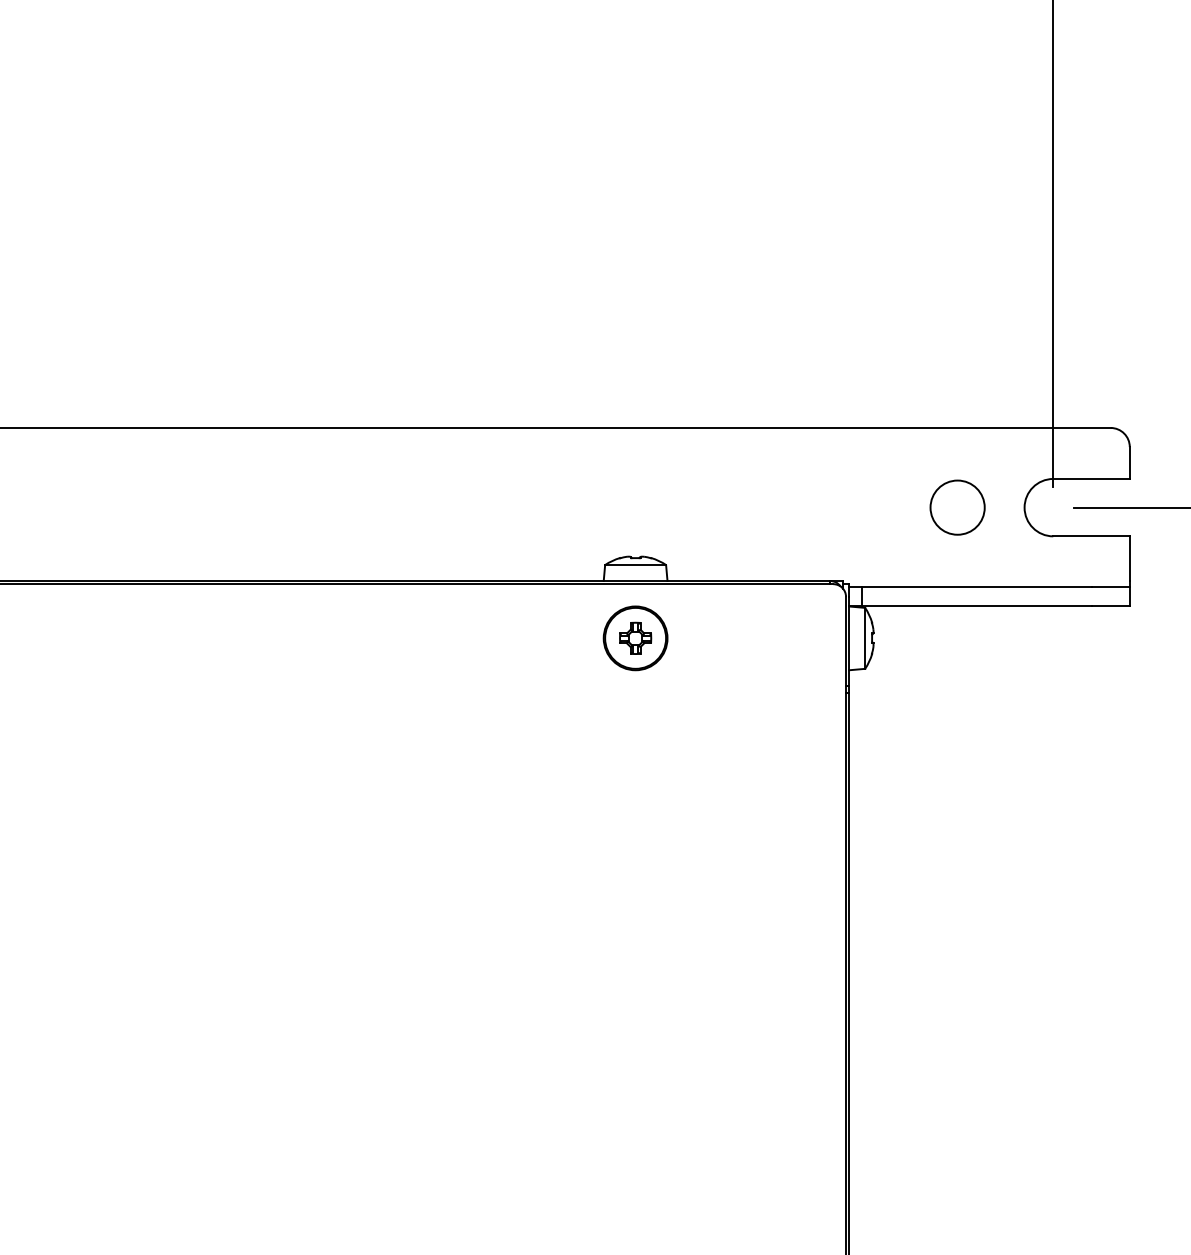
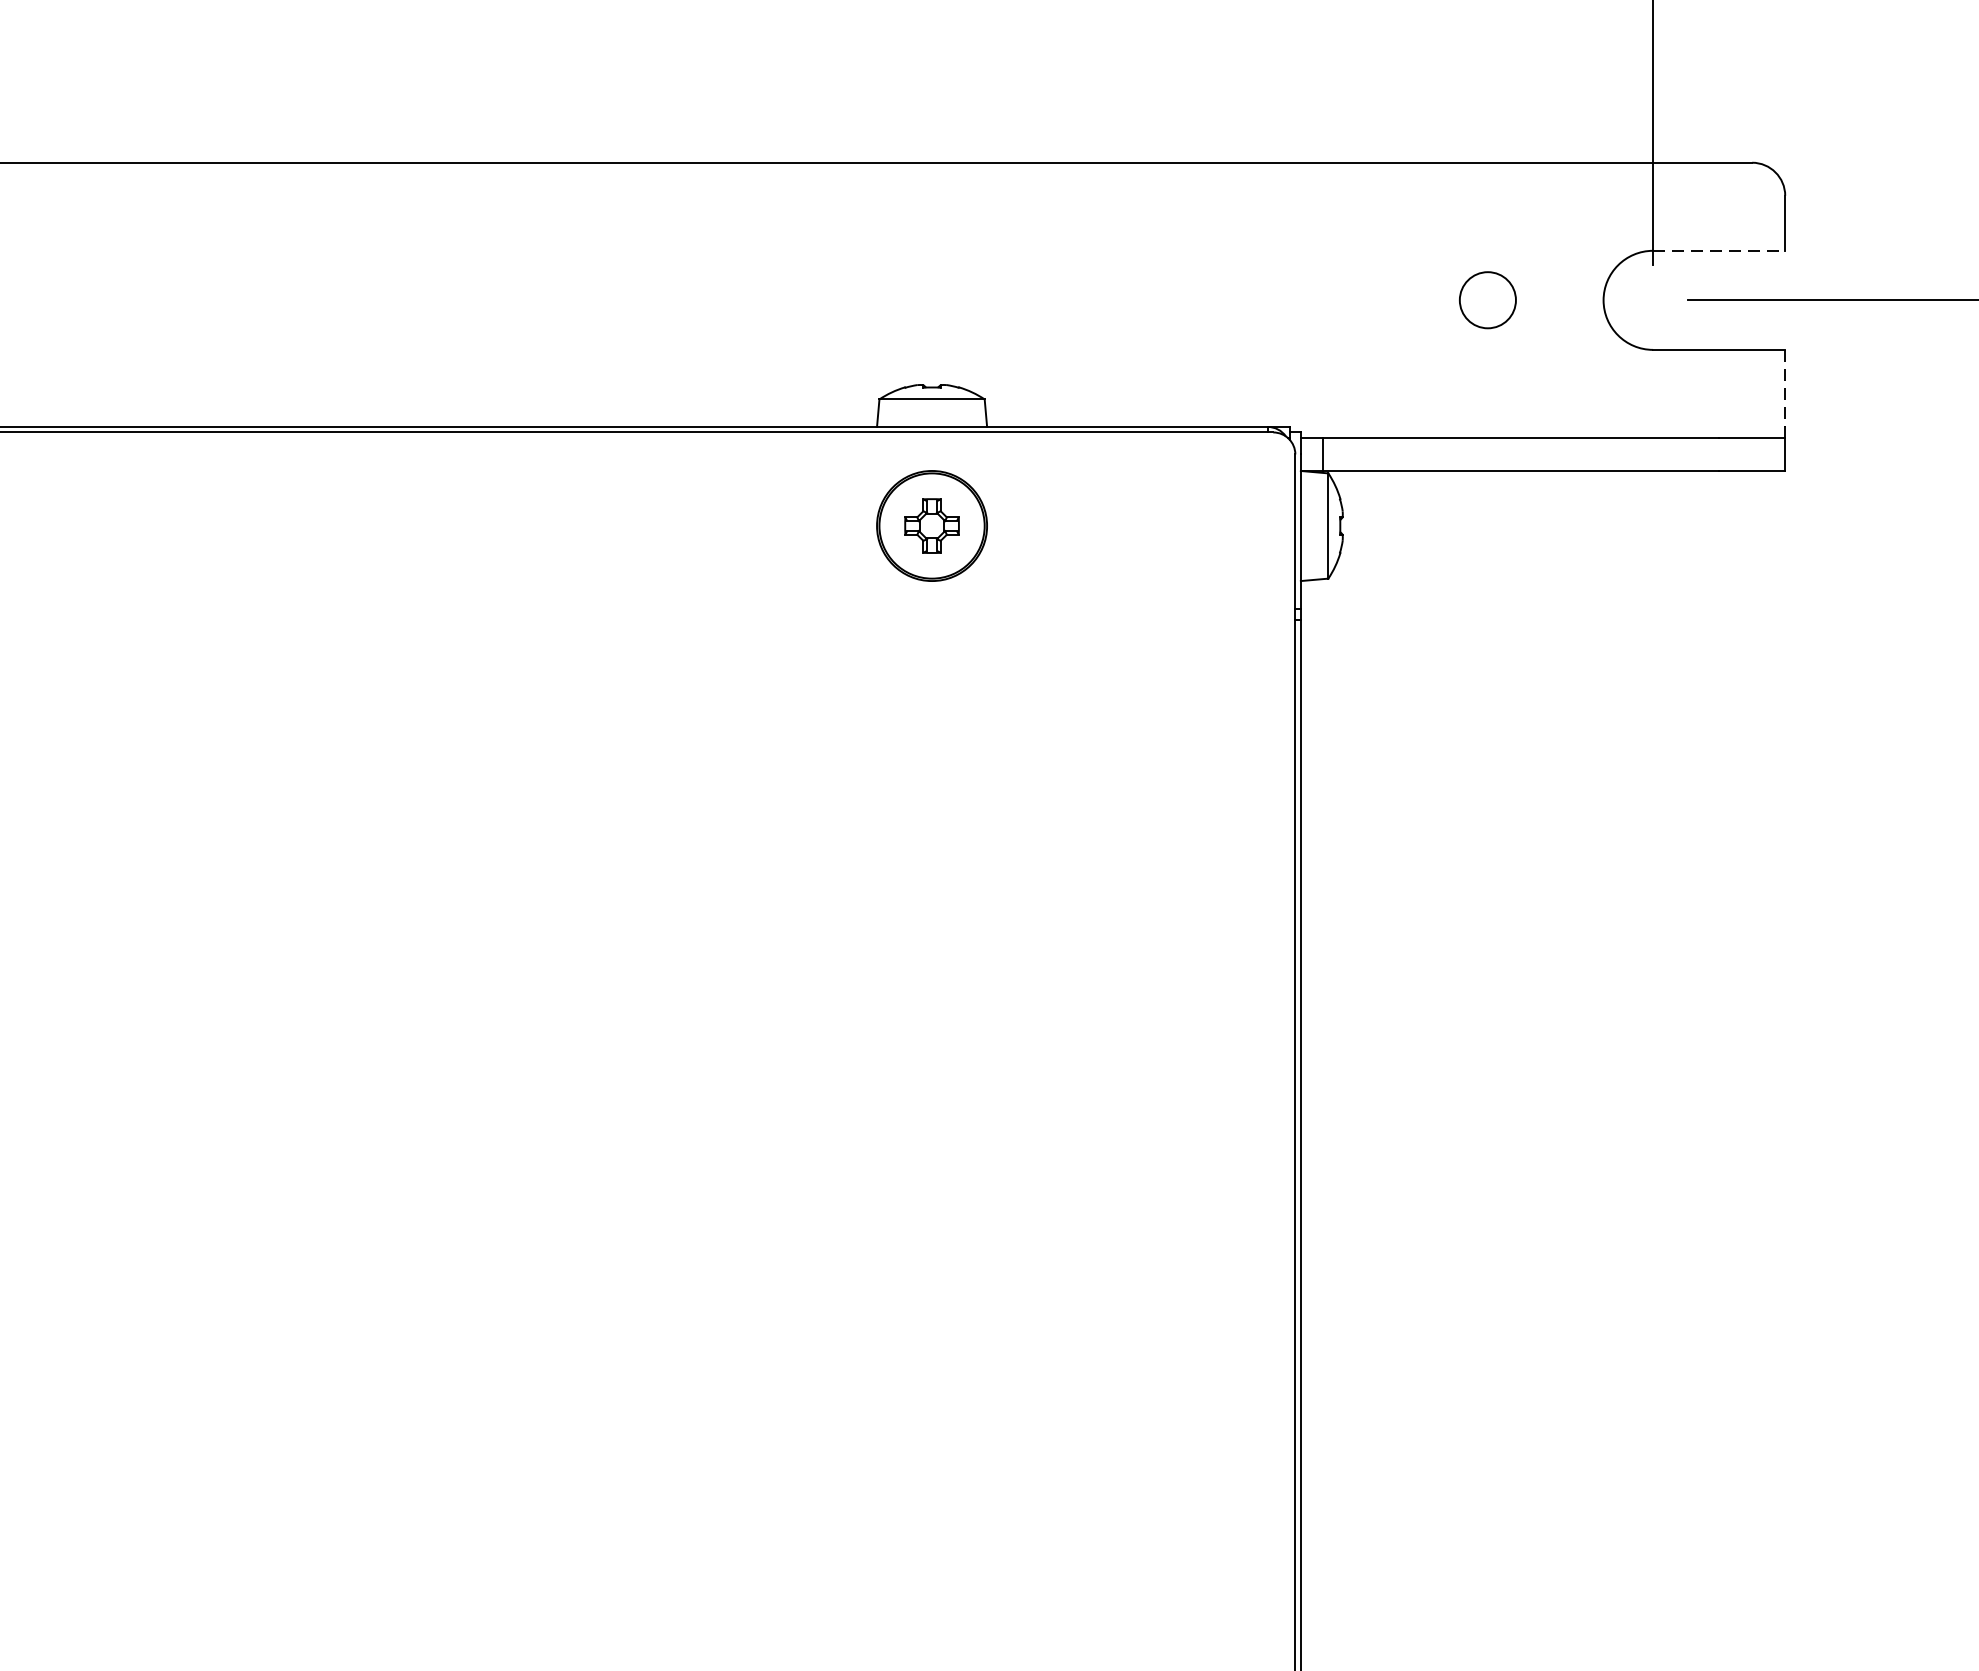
line: (1092, 478) -> (1720, 250), solid -> dashed
circle: (957, 507) -> (1487, 300), size x0.6
line: (1129, 559) -> (1784, 389), solid -> dashed

